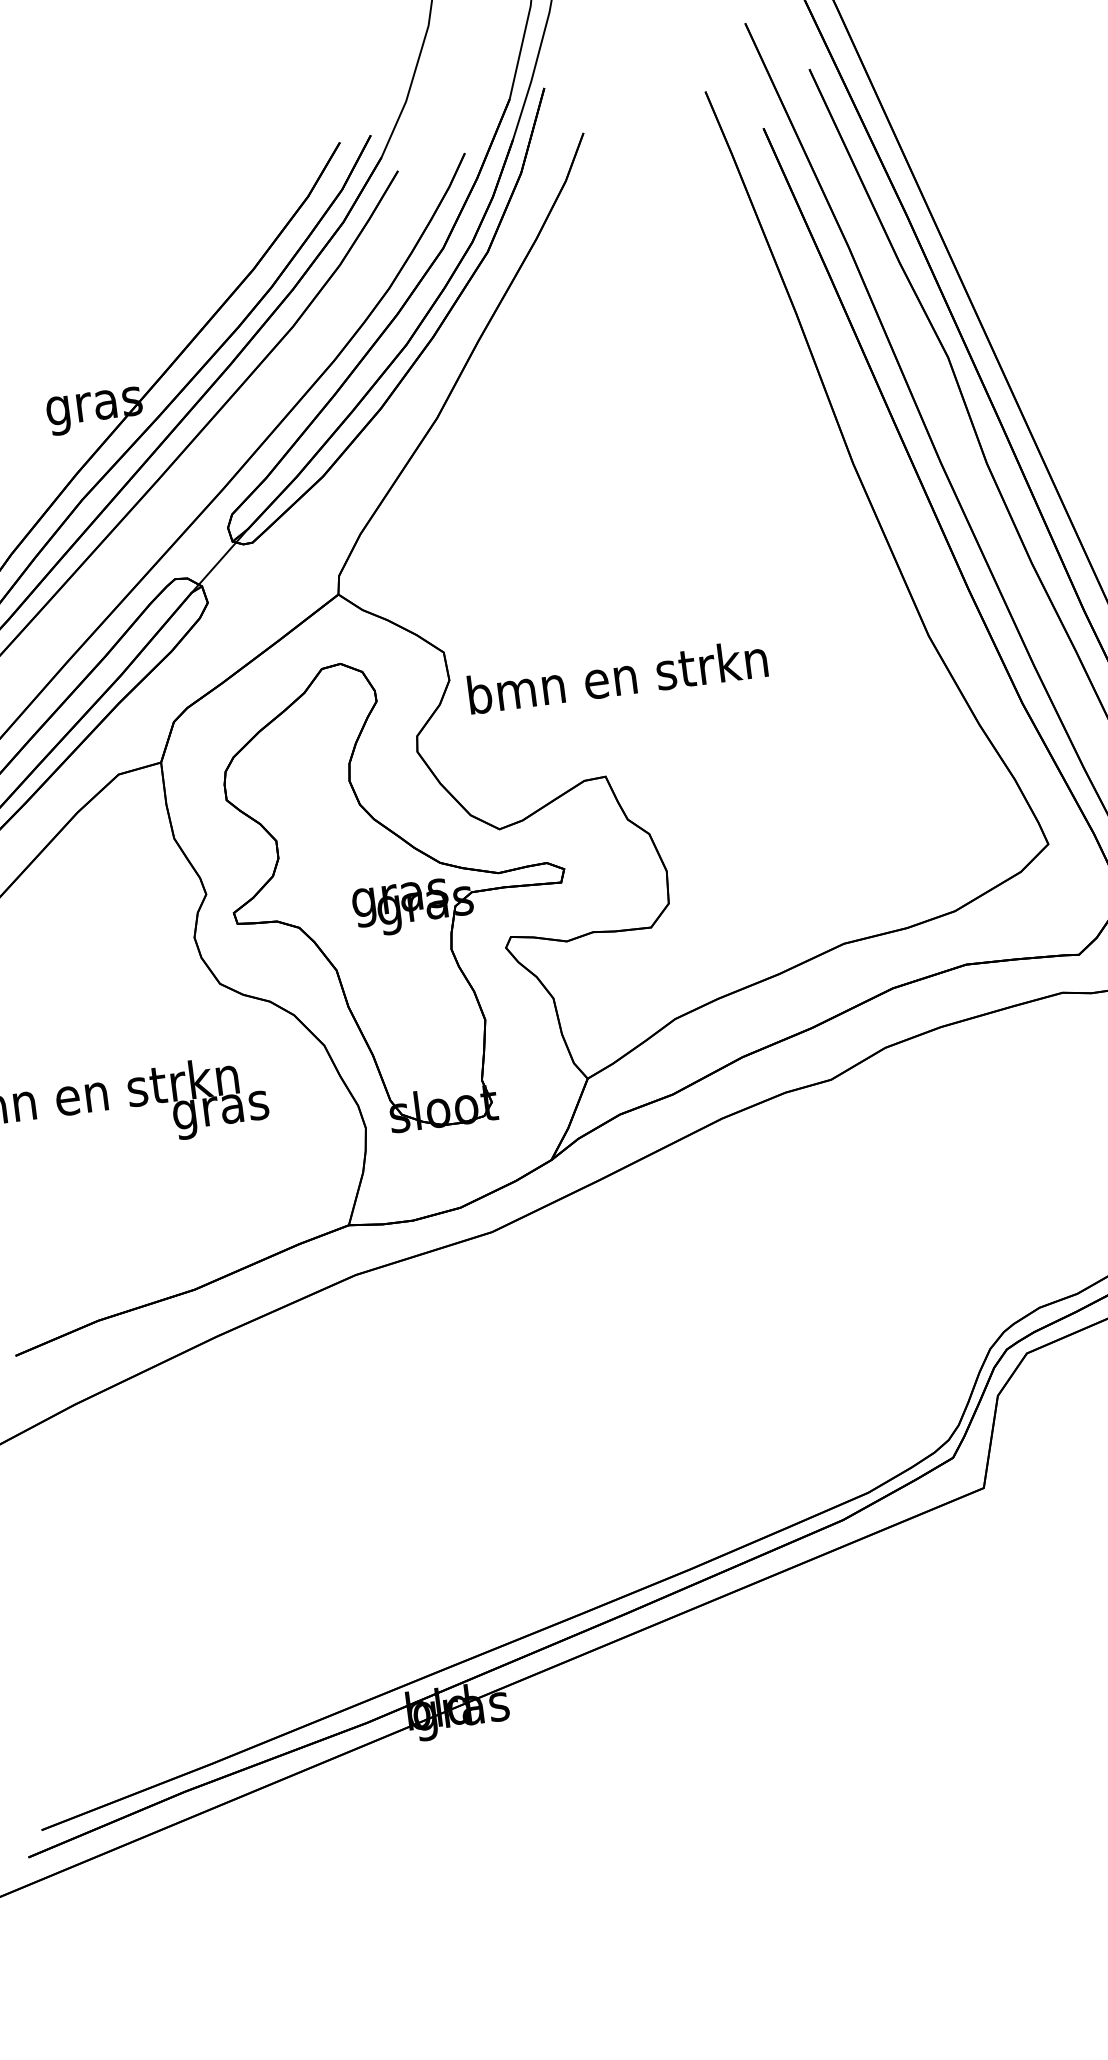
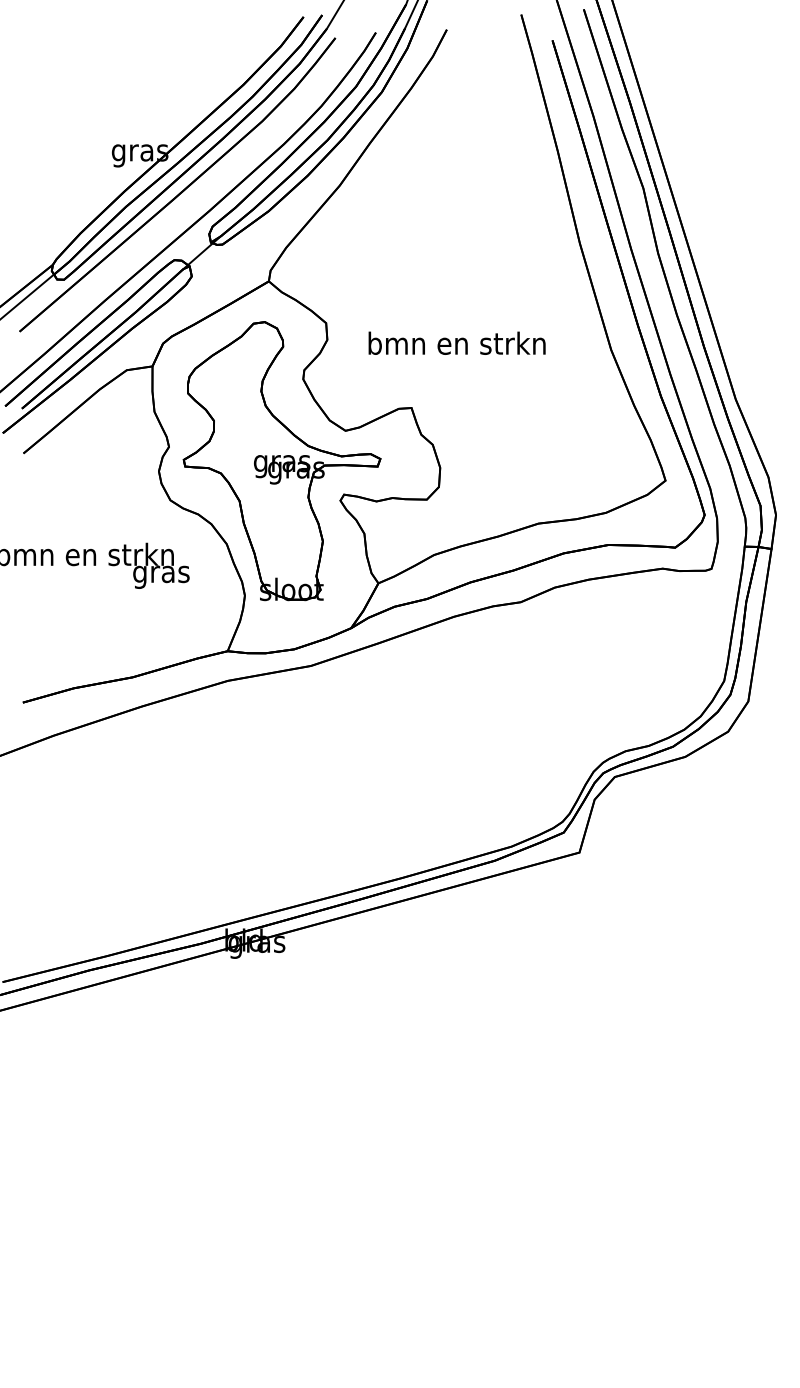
text: (616, 675) -> (456, 342), moved

